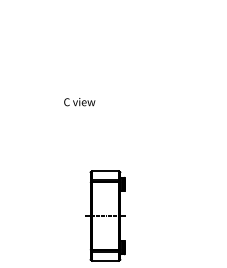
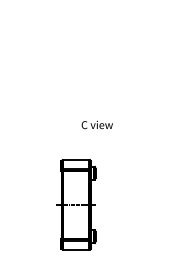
text: (79, 102) -> (97, 125), moved

